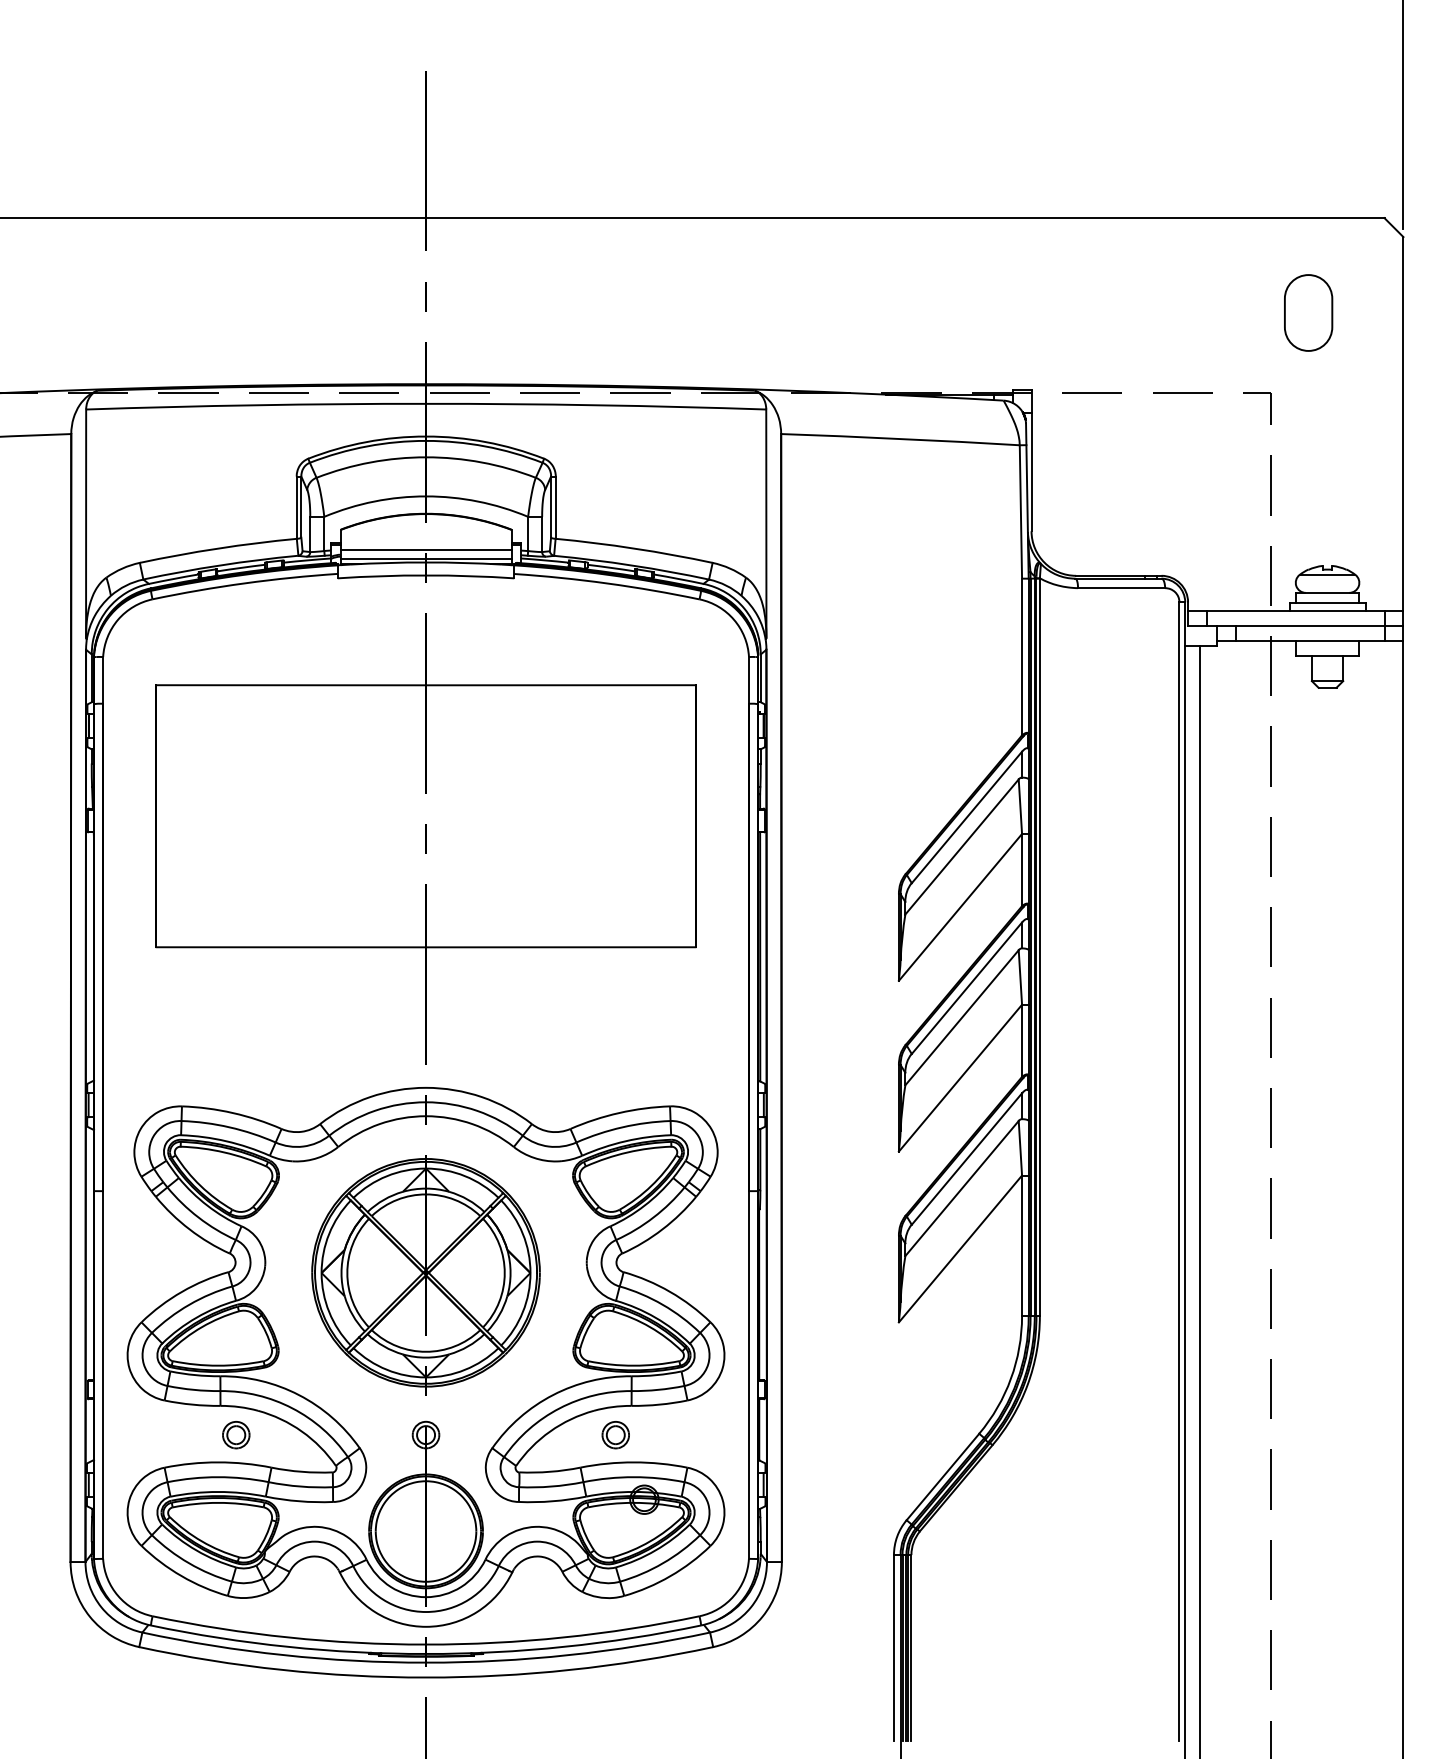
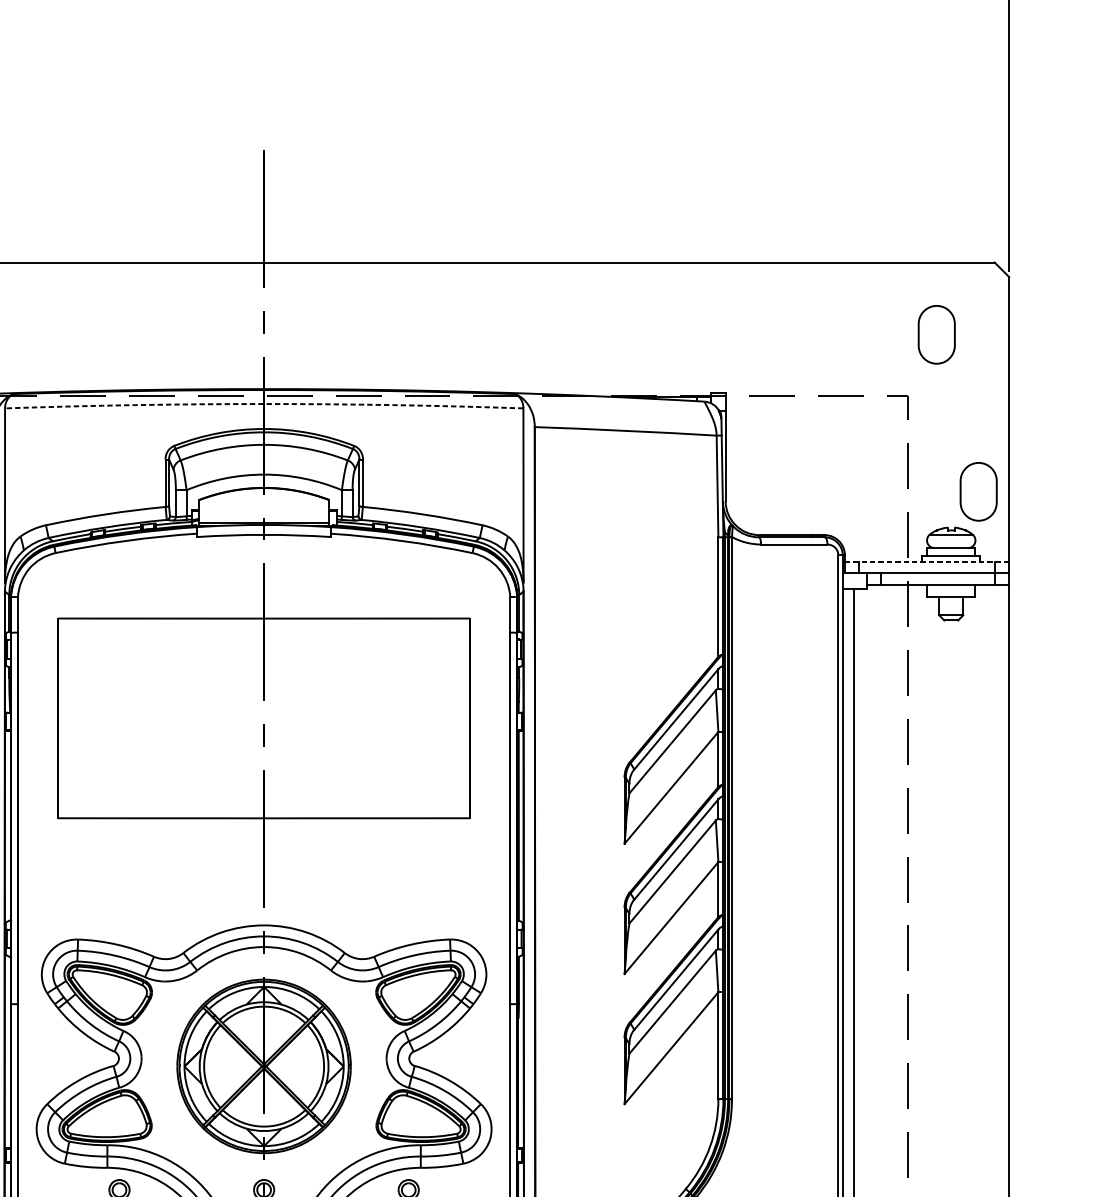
arc: (426, 403) -> (264, 403), solid -> dashed
part: (1363, 518) -> (978, 491), added
line: (425, 550) -> (263, 515), removed
line: (1295, 610) -> (926, 561), solid -> dashed

